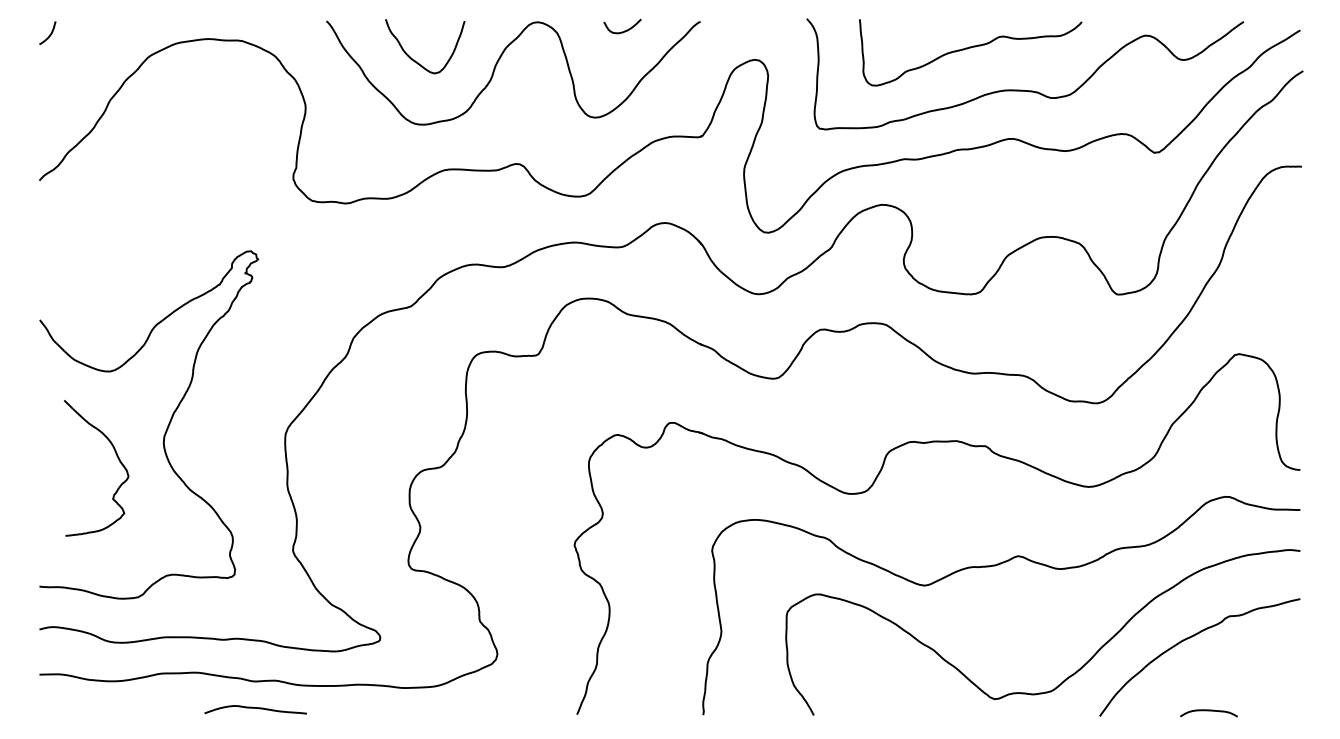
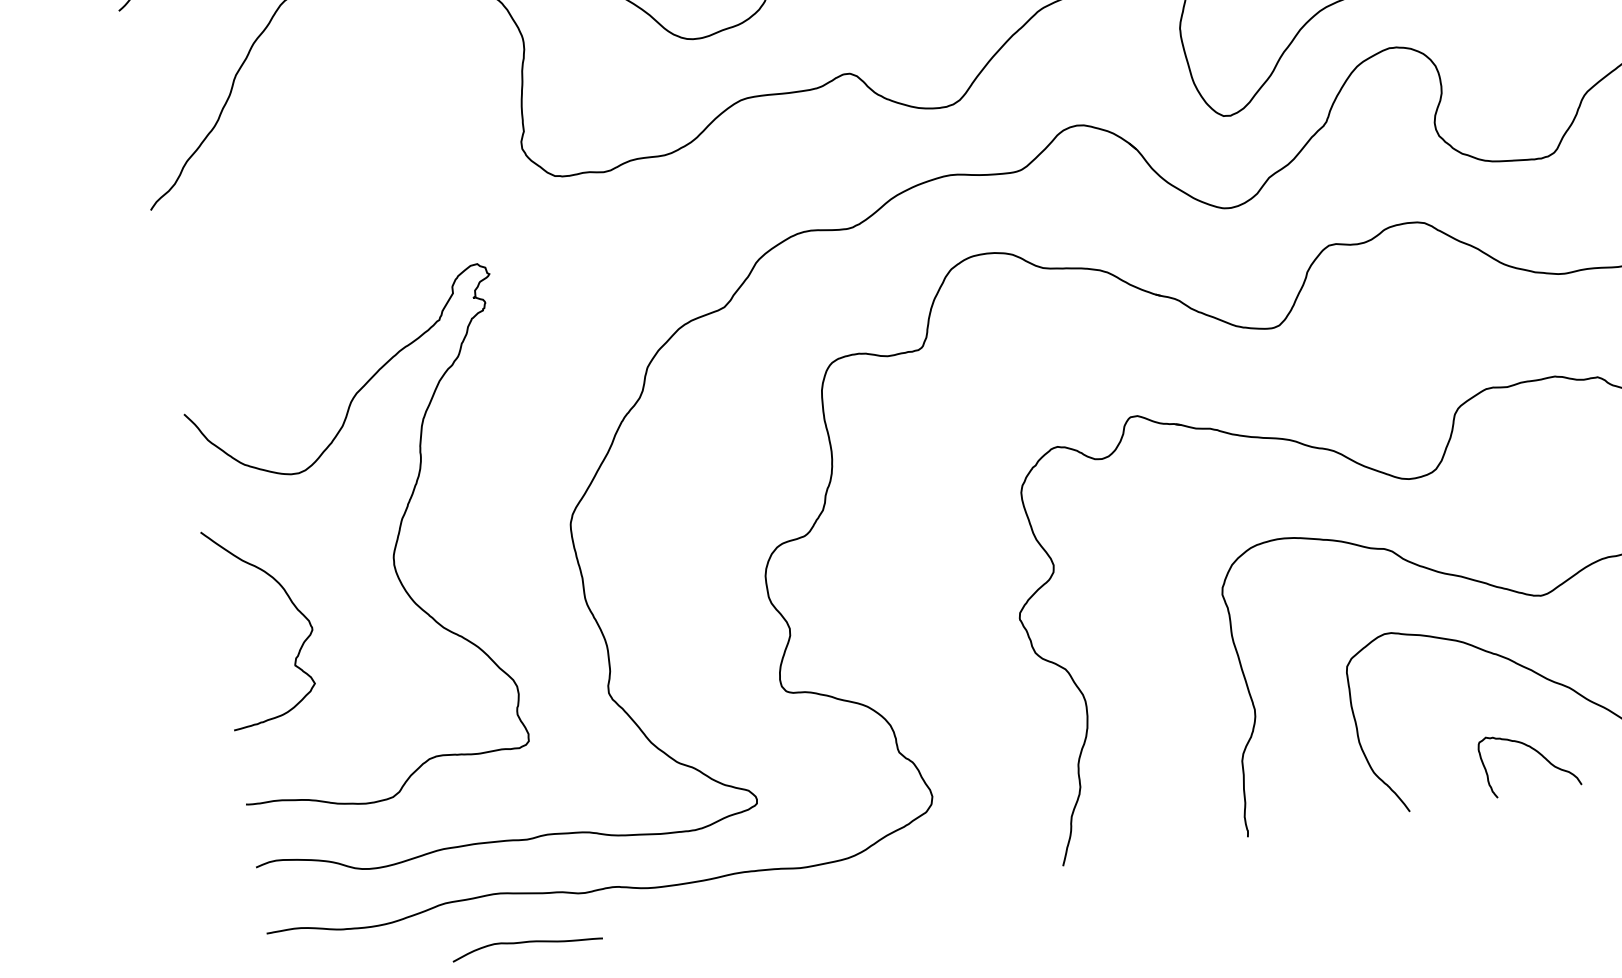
curve: (117, 458) -> (292, 604), moved
curve: (903, 688) -> (1534, 751), added
curve: (255, 708) -> (526, 942), moved

